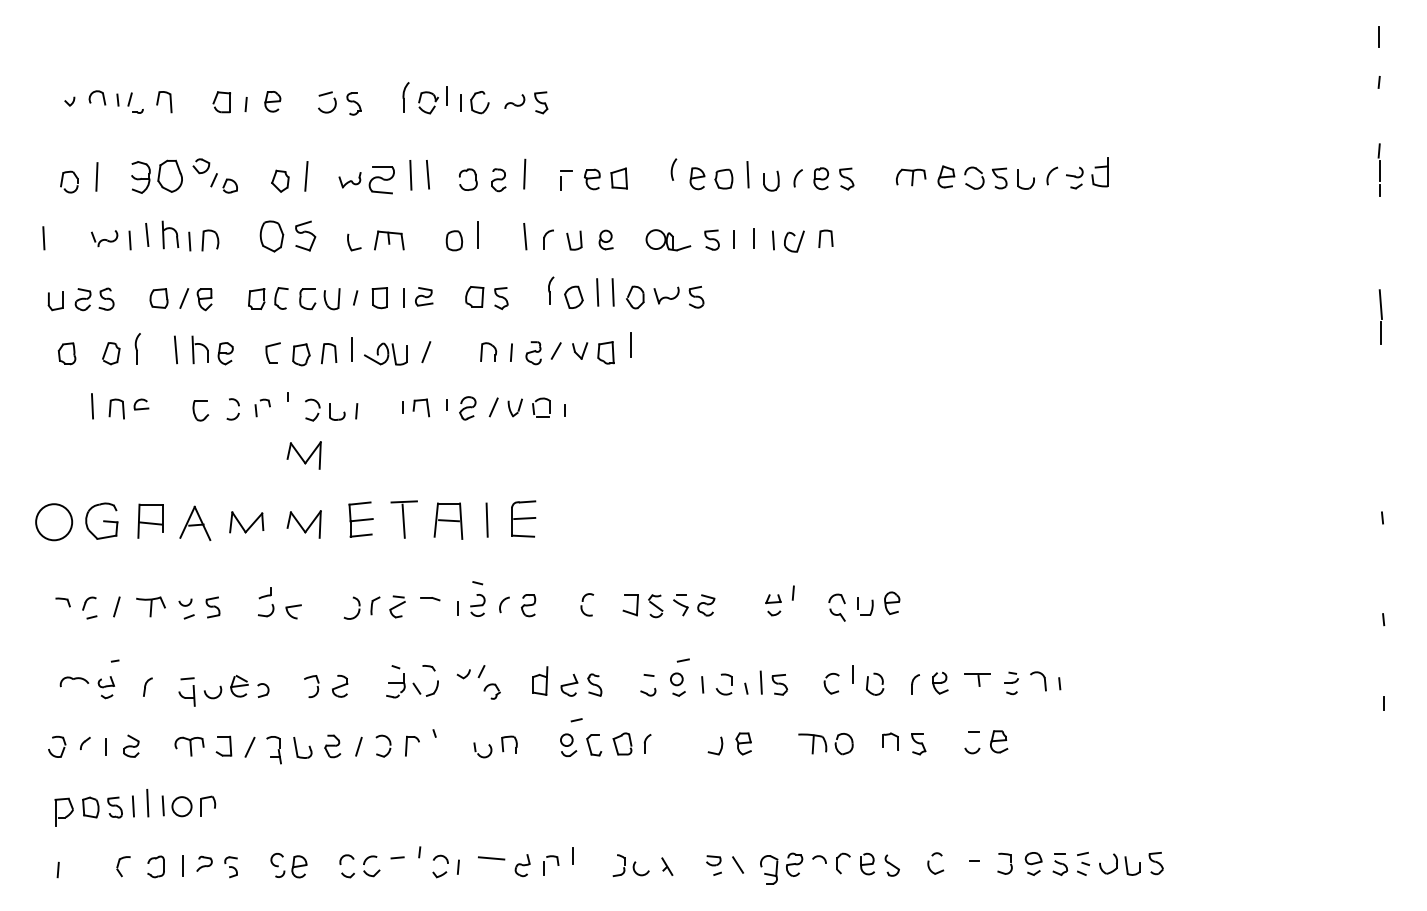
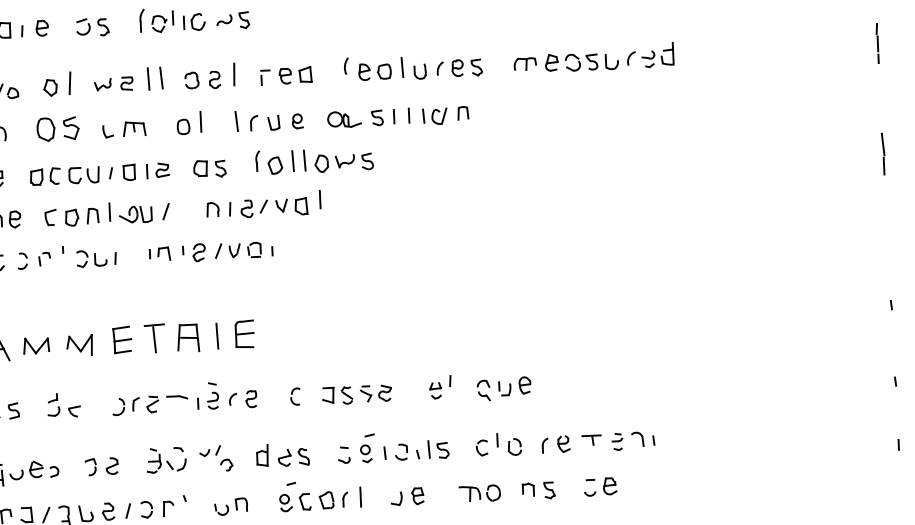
part: (381, 180) -> (126, 83), size x0.62
part: (303, 455) -> (76, 293), removed
part: (429, 598) -> (176, 397), size x1.43
line: (667, 741) -> (360, 496), added

